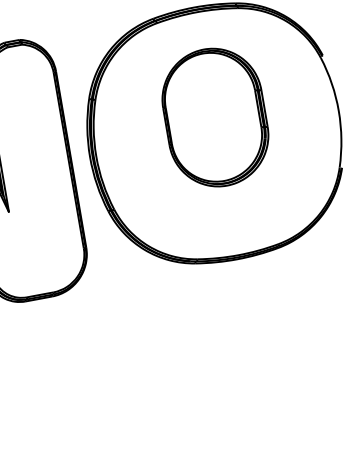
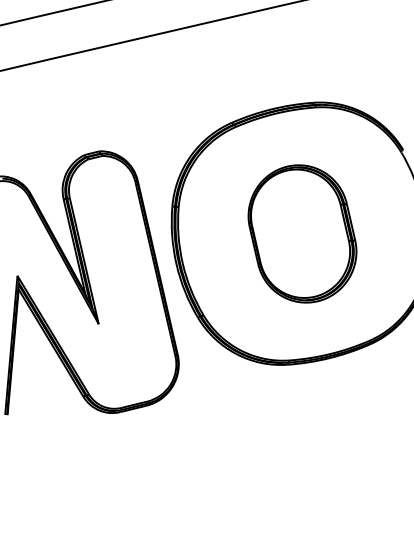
part: (215, 117) -> (302, 233), moved

